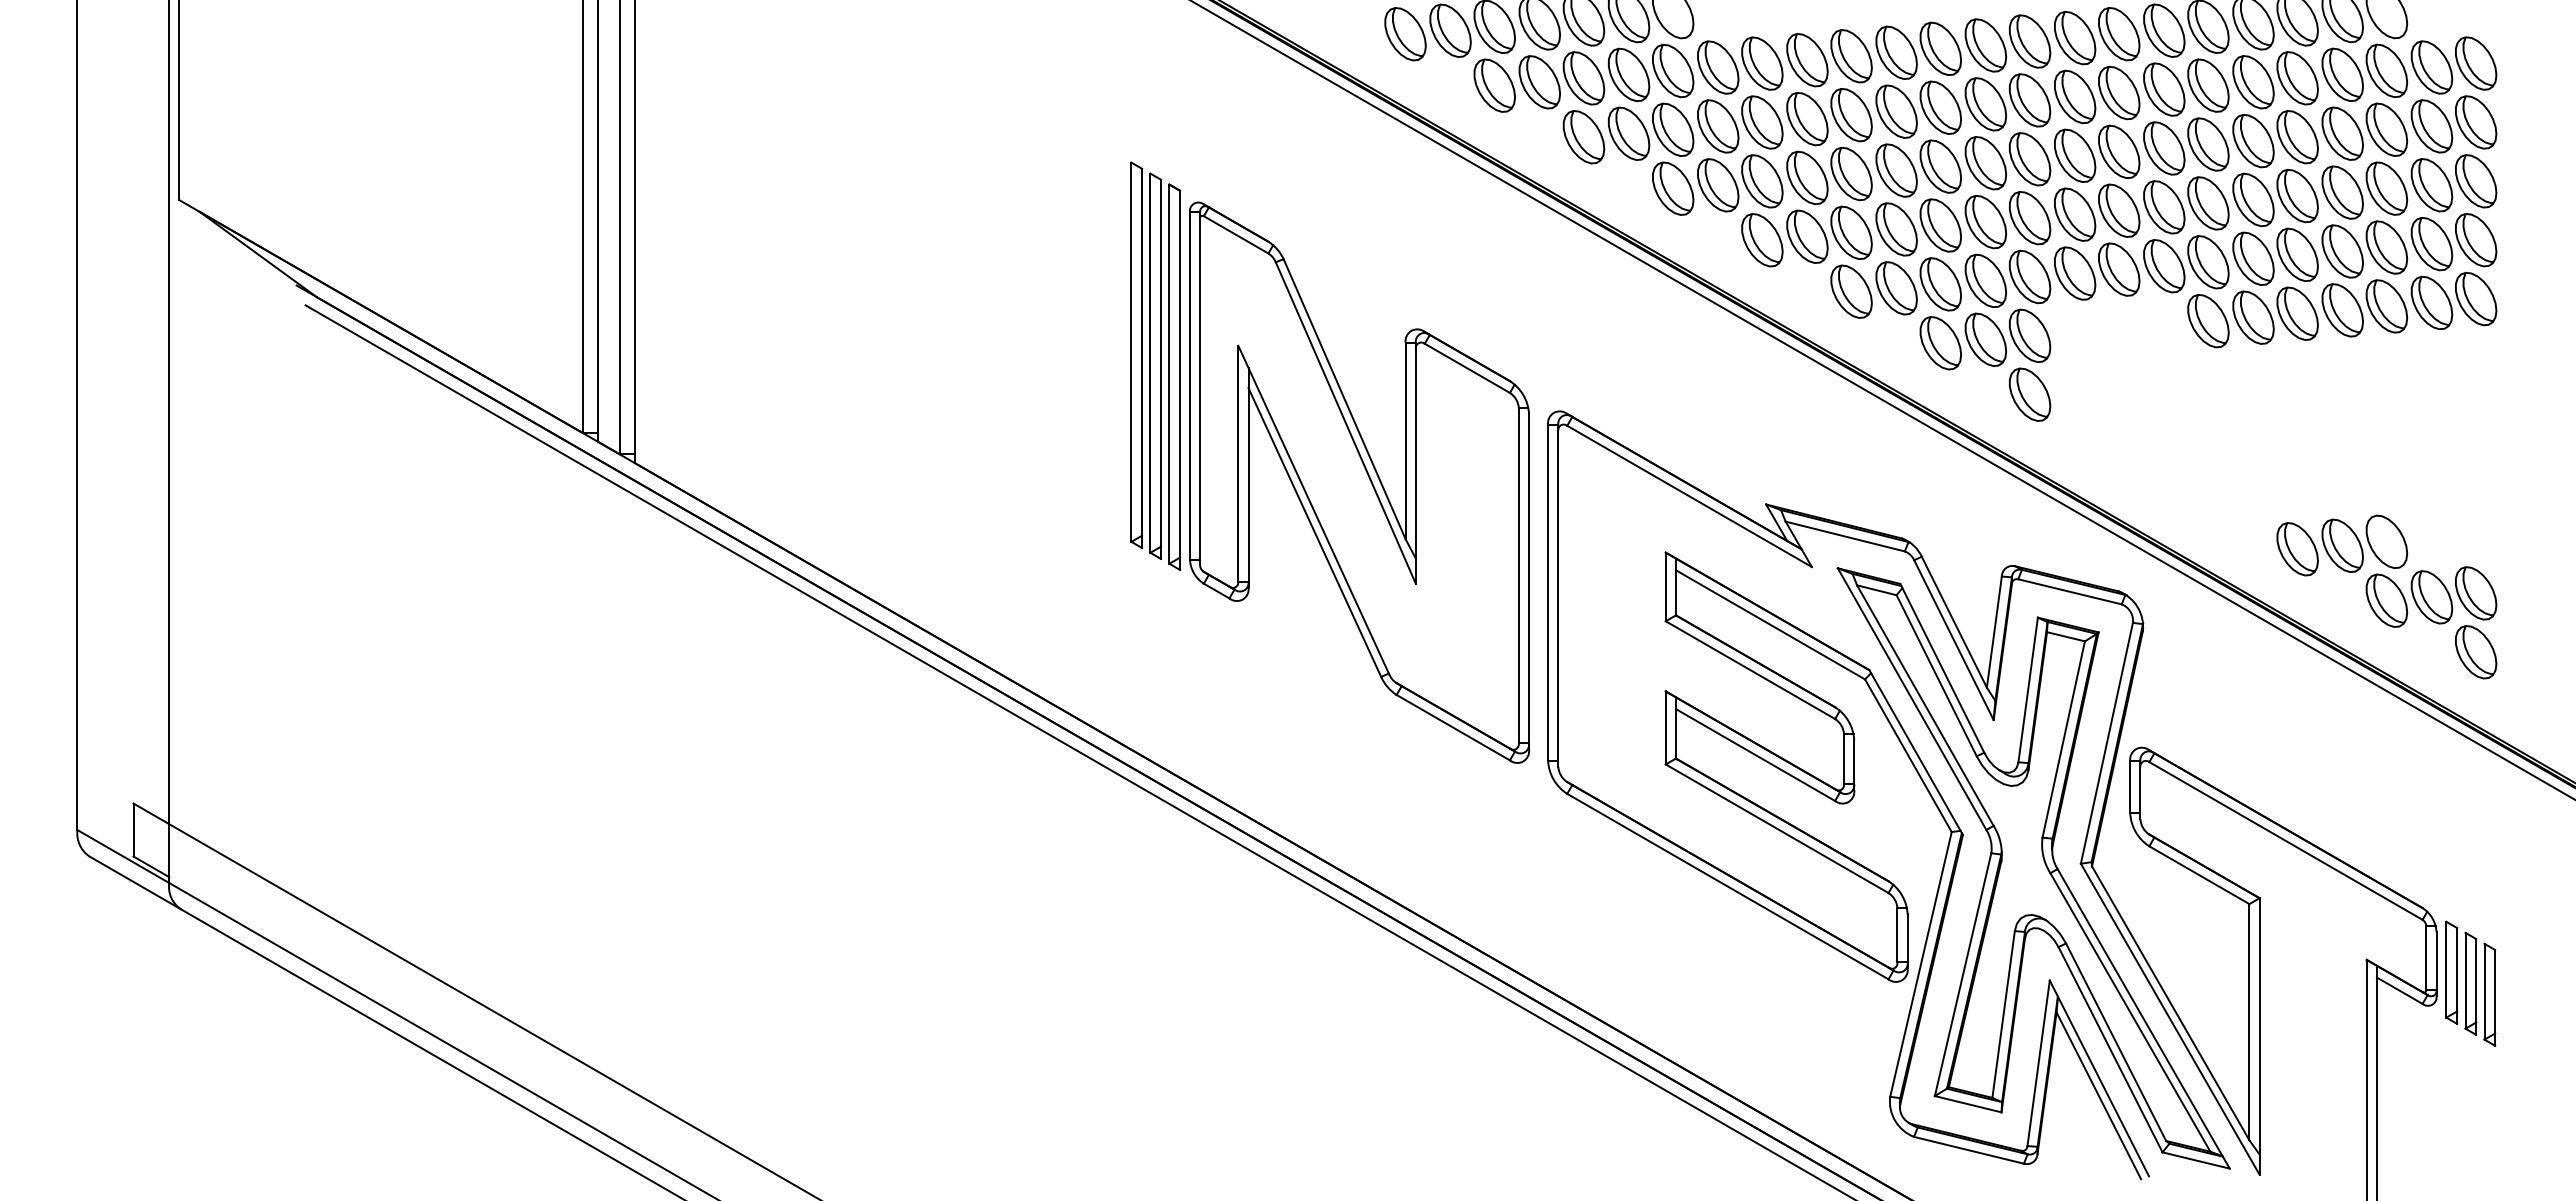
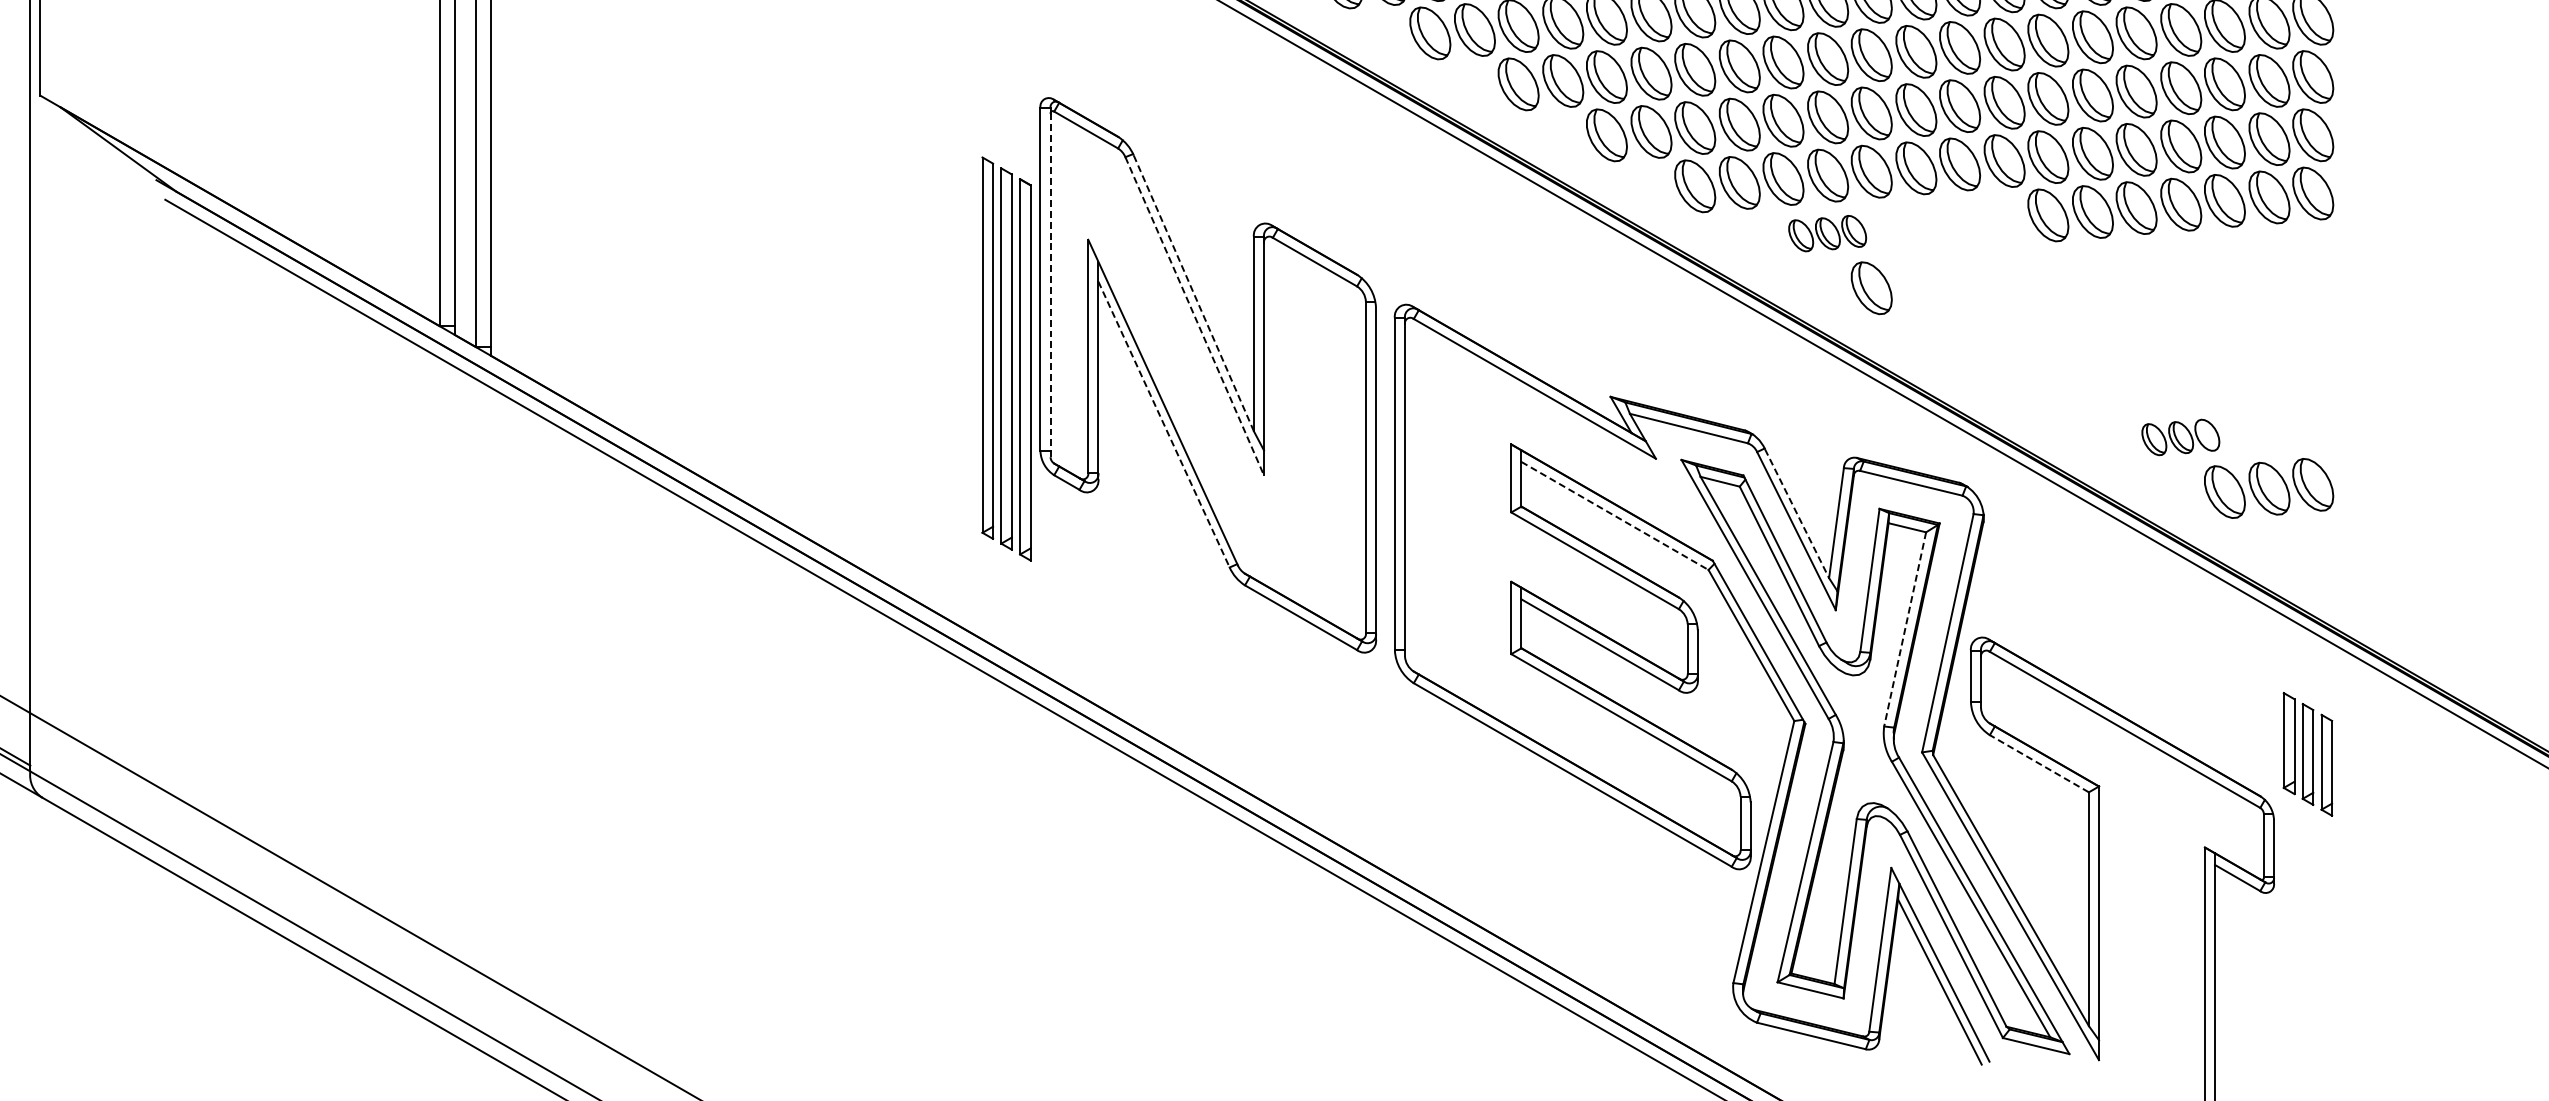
part: (1985, 339) -> (1827, 233), size x0.6
part: (1155, 365) -> (1006, 358), moved
line: (1200, 391) -> (1050, 285), solid -> dashed
line: (1345, 400) -> (1194, 293), solid -> dashed
line: (1346, 423) -> (1195, 316), solid -> dashed
line: (1314, 532) -> (1163, 424), solid -> dashed
part: (2342, 545) -> (2181, 437), size x0.6
line: (1954, 622) -> (1797, 513), solid -> dashed
line: (1770, 625) -> (1614, 516), solid -> dashed
part: (2476, 652) -> (2313, 543), removed
line: (2063, 739) -> (1904, 629), solid -> dashed
line: (2199, 875) -> (2039, 764), solid -> dashed
part: (2470, 983) -> (2307, 754), moved

